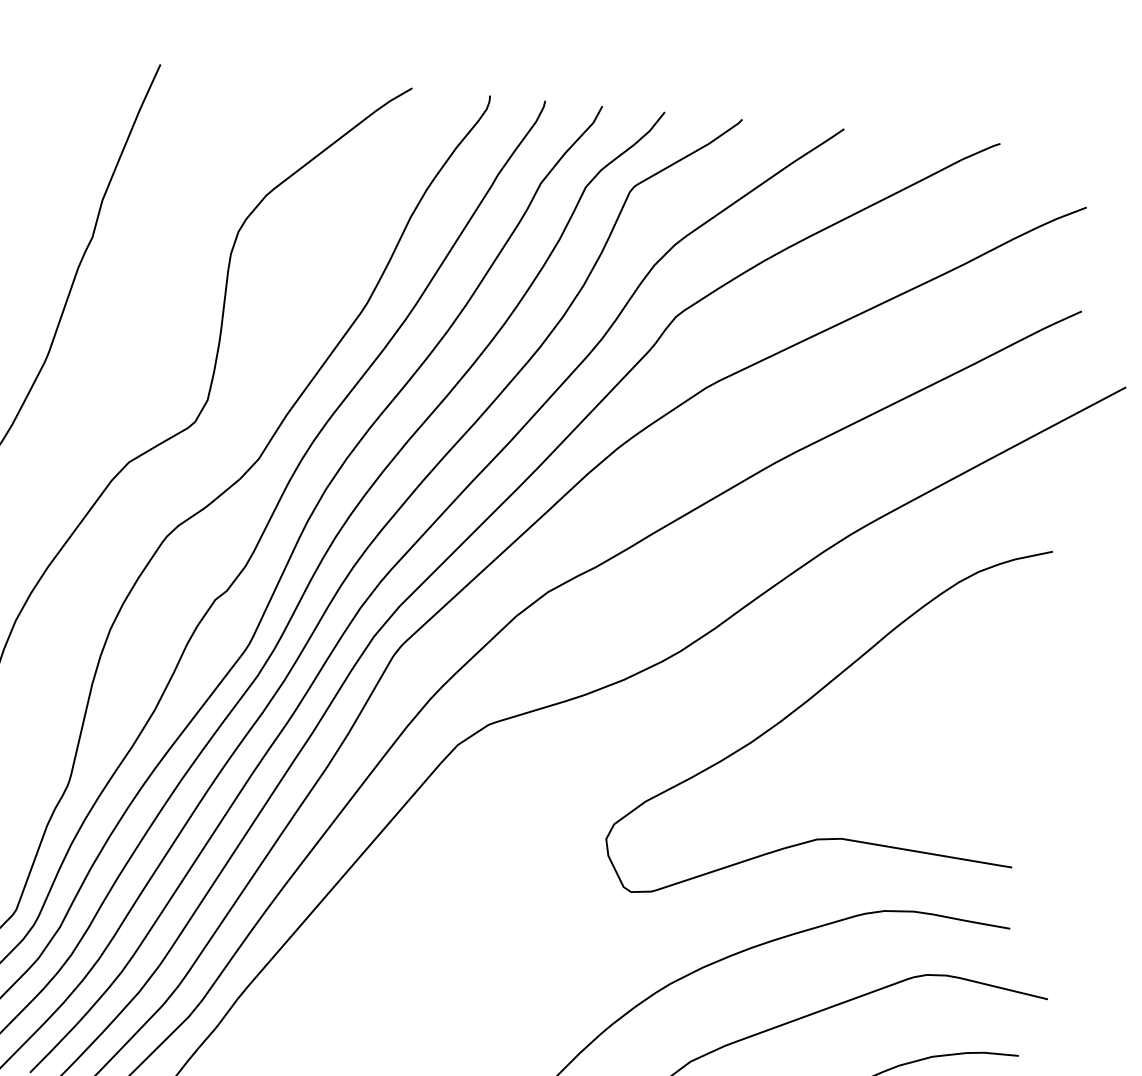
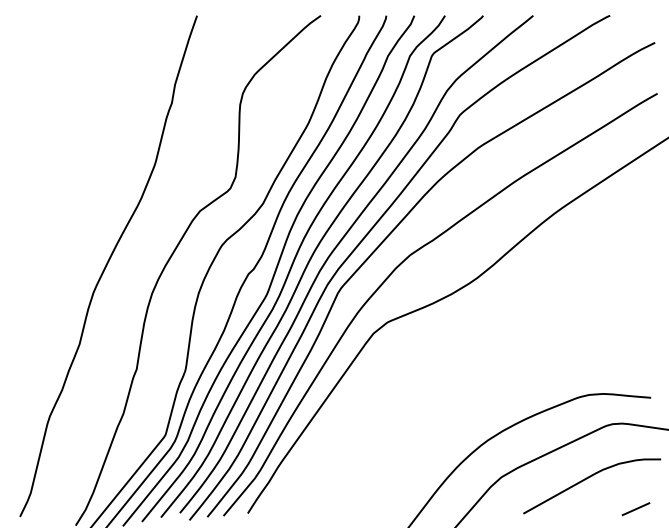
curve: (811, 699) -> (543, 295), removed

